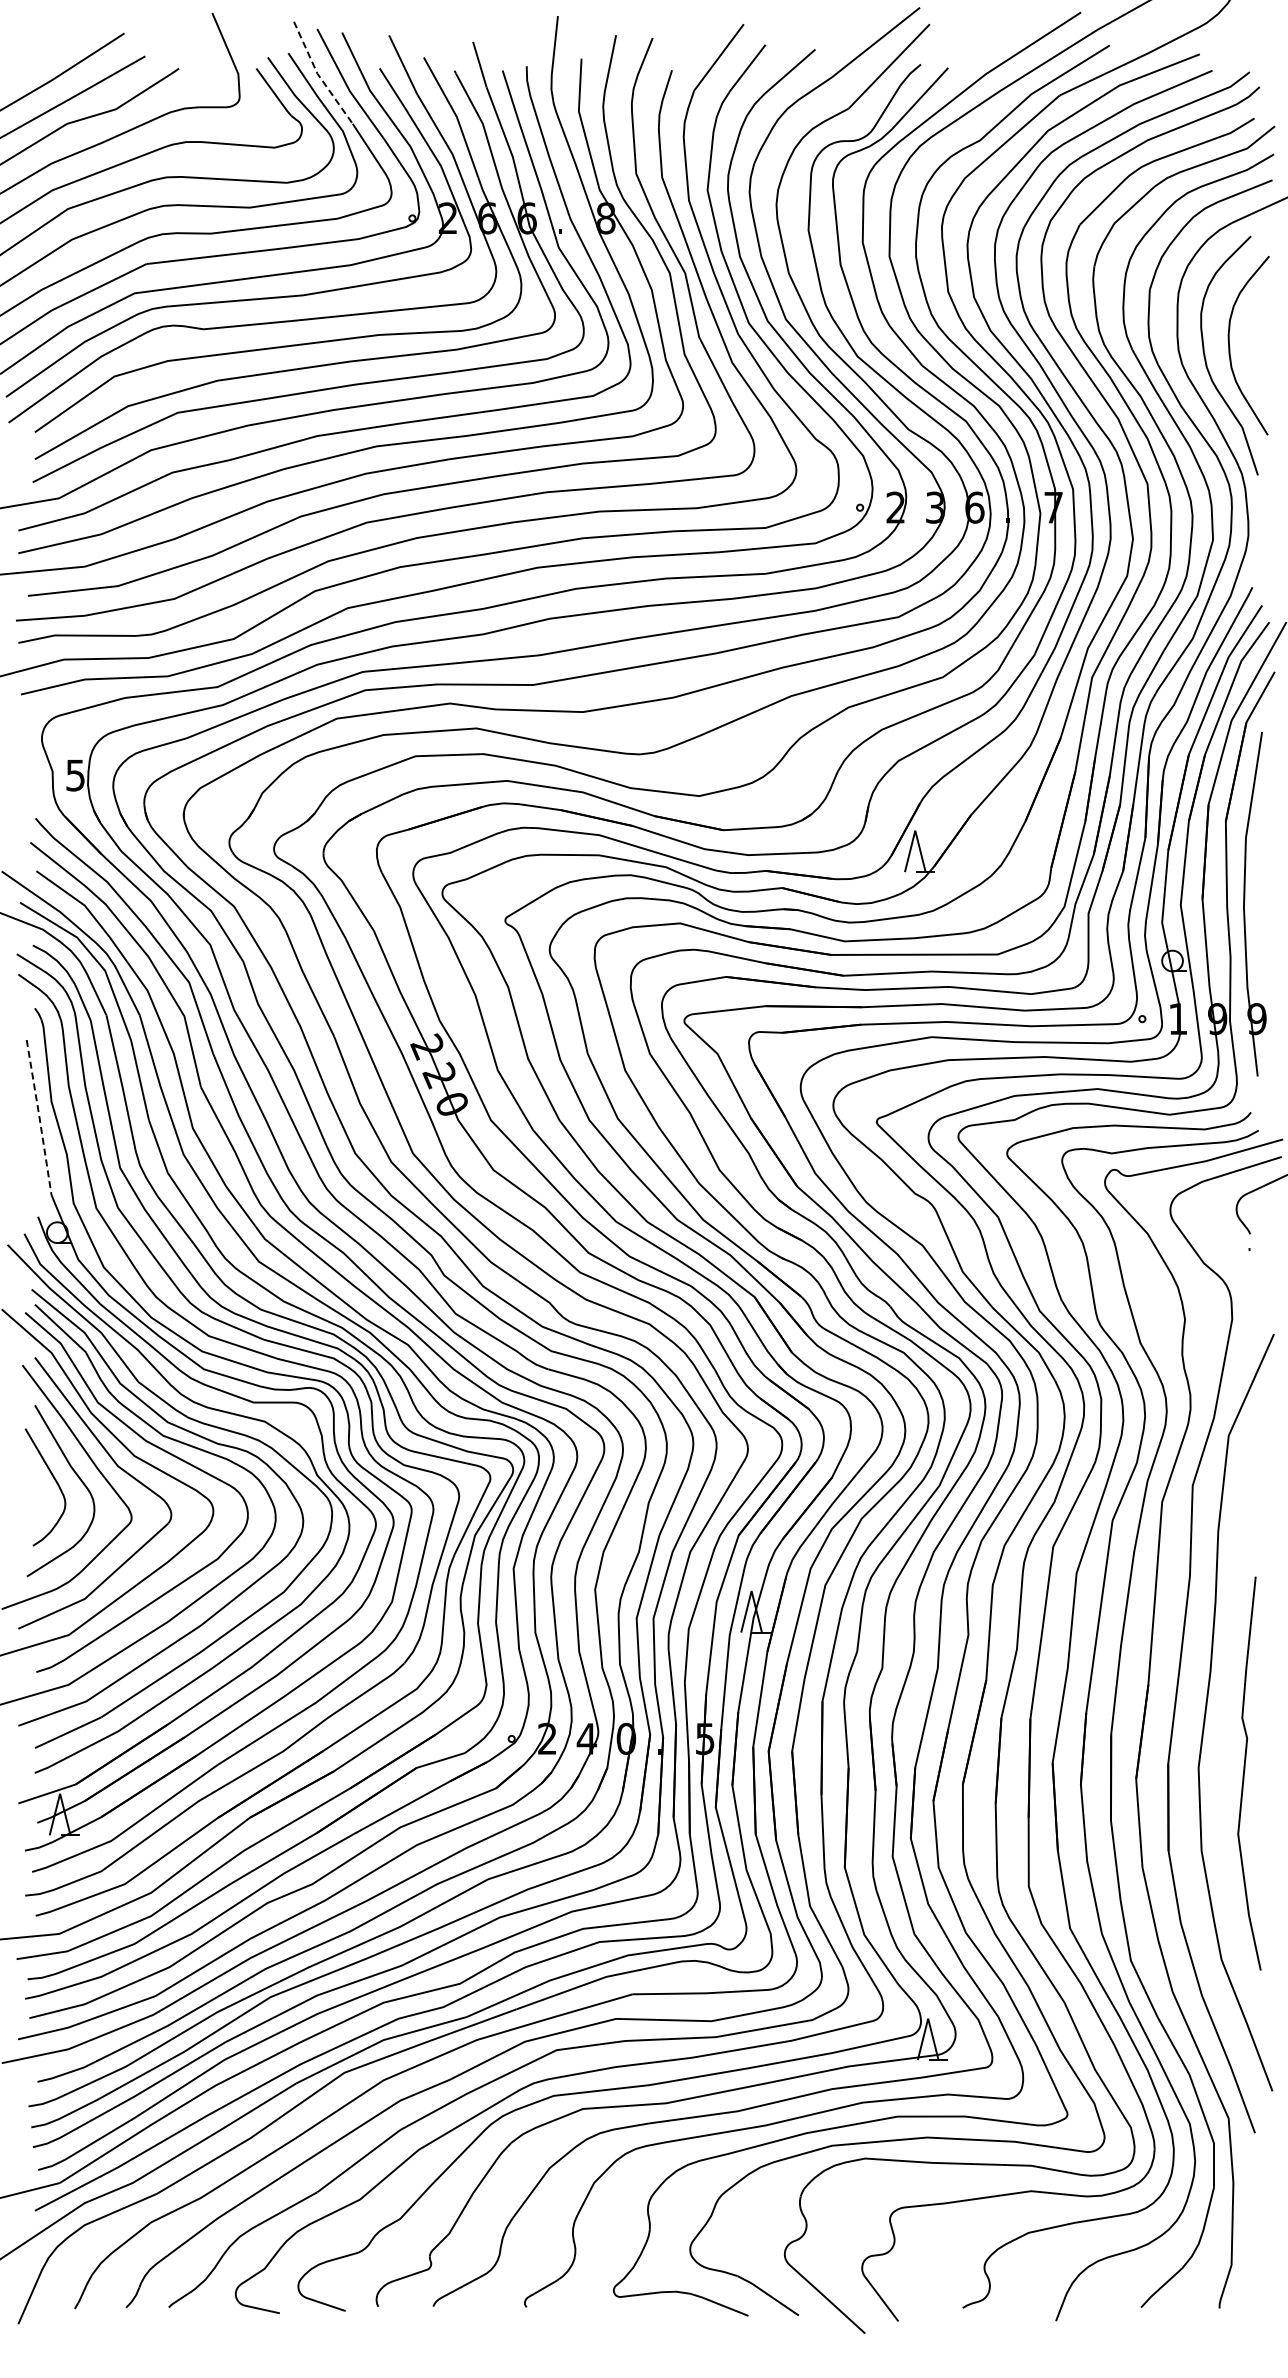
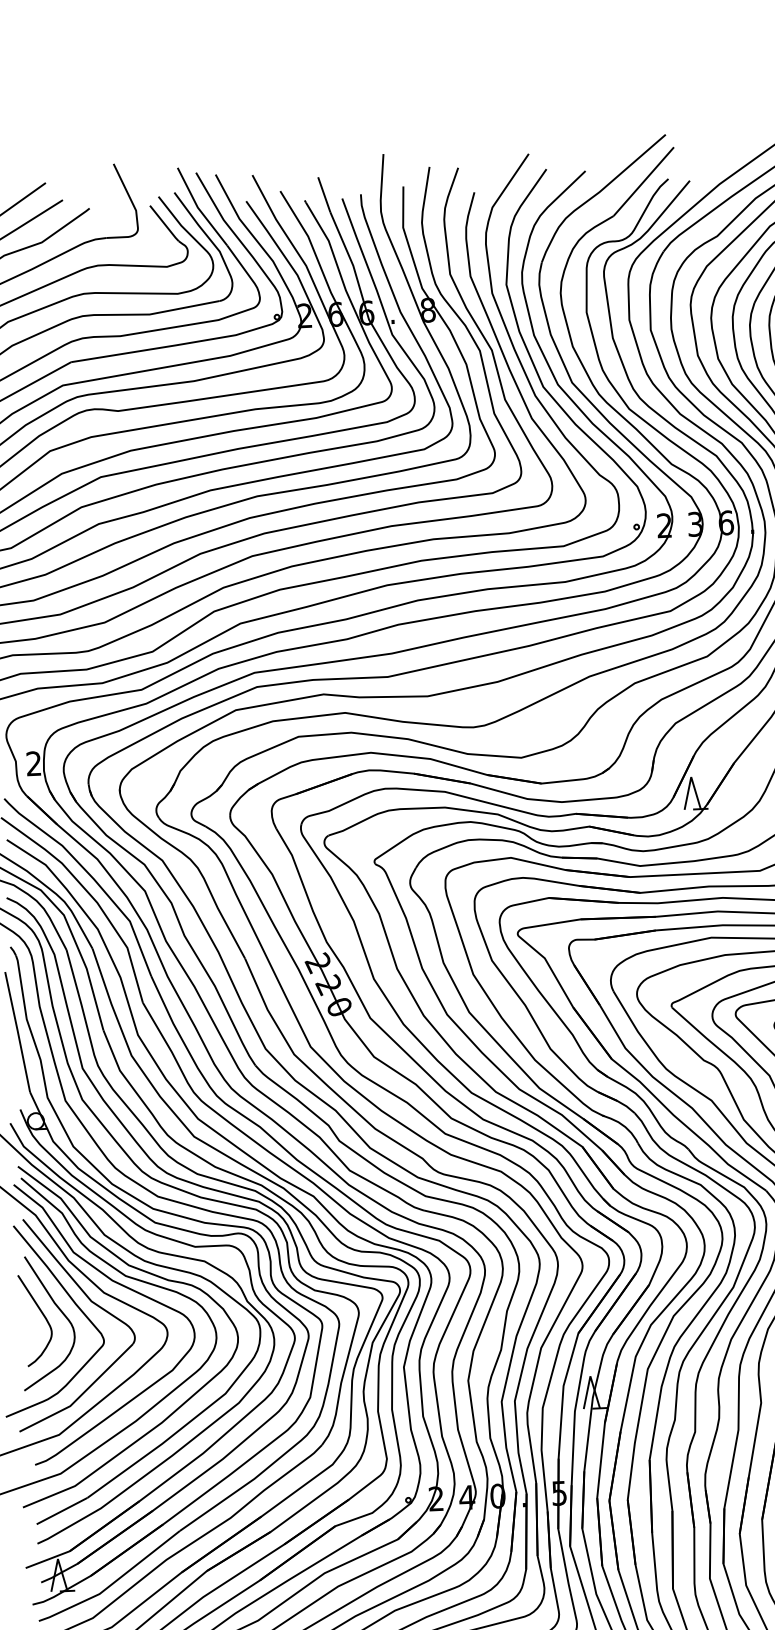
line: (318, 75) -> (198, 208), dashed -> solid
text: (75, 775) -> (33, 763), 5 -> 2
line: (39, 1117) -> (17, 1032), dashed -> solid

